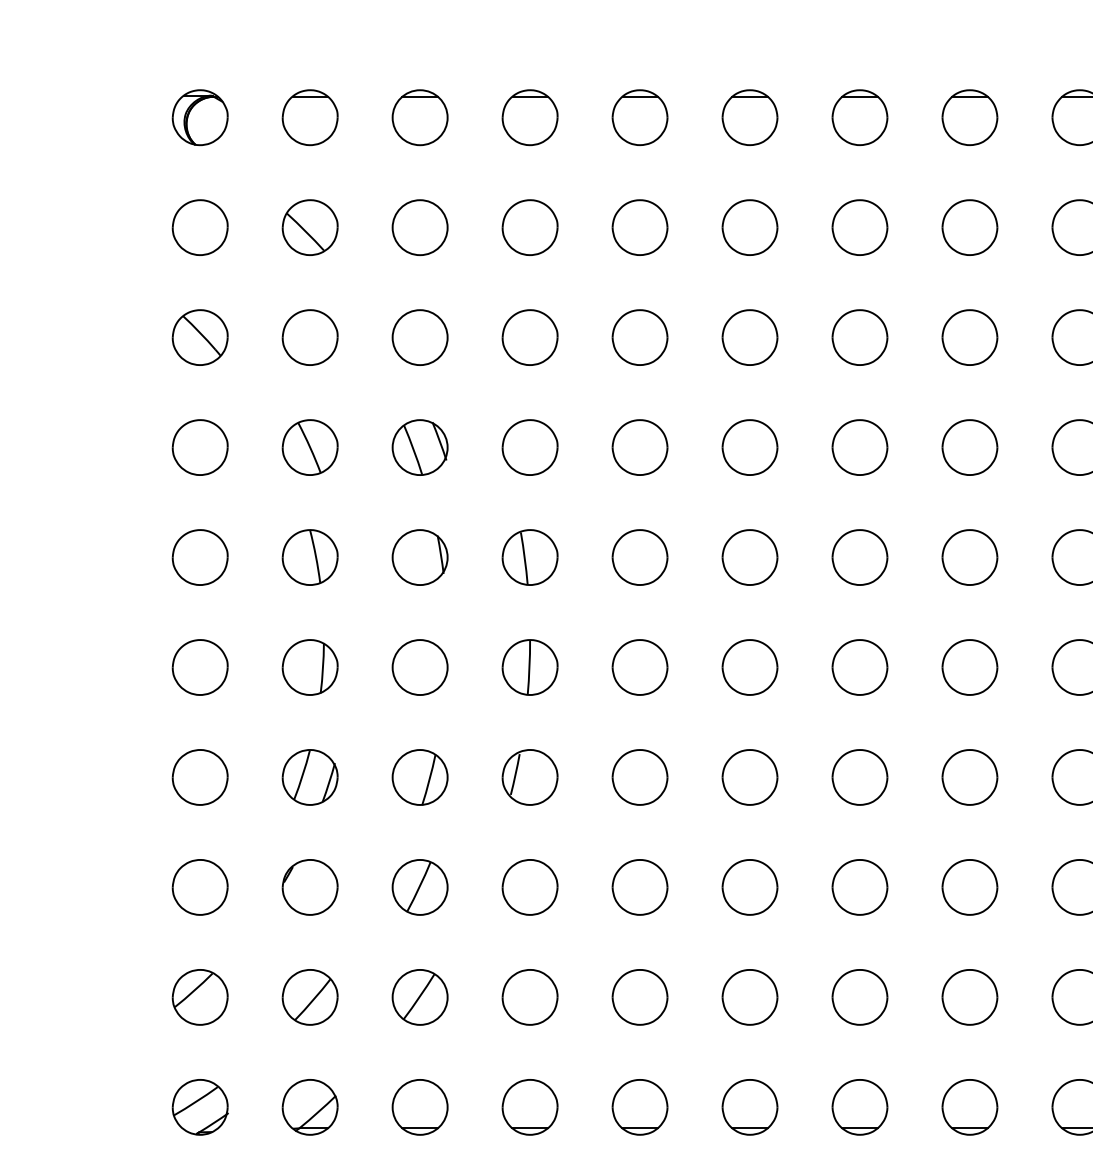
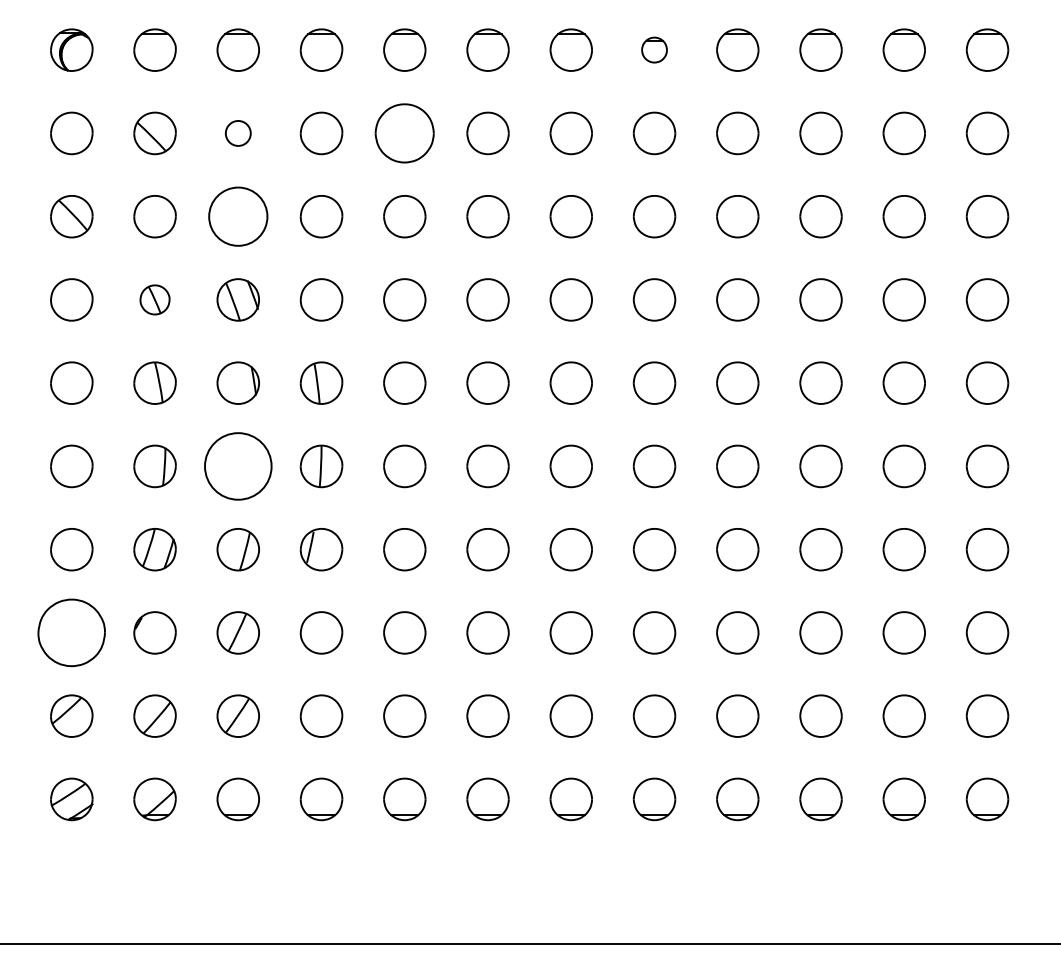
part: (969, 116) -> (654, 49), size x0.6
circle: (420, 227) -> (238, 133), size x0.6
part: (639, 227) -> (404, 133), size x1.4
circle: (420, 337) -> (238, 216), size x1.4
part: (309, 447) -> (154, 299), size x0.7
circle: (420, 667) -> (238, 466), size x1.6
part: (199, 886) -> (71, 632), size x1.6

